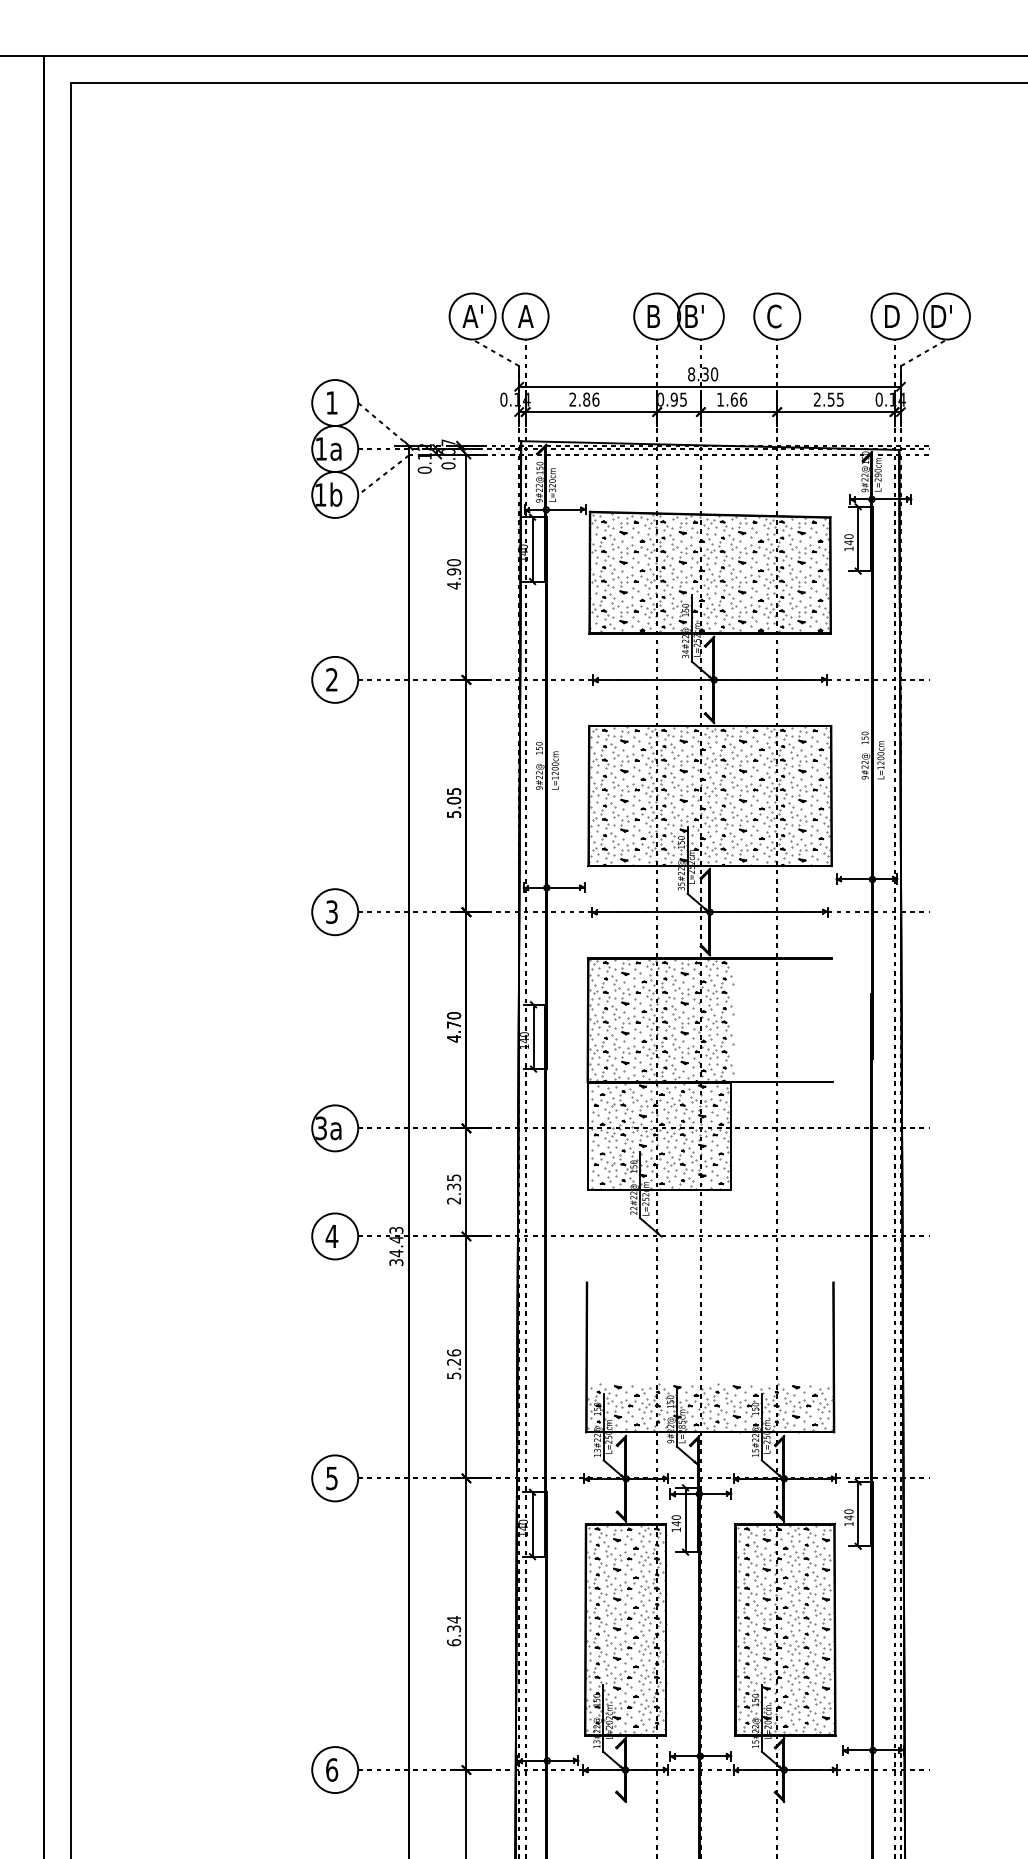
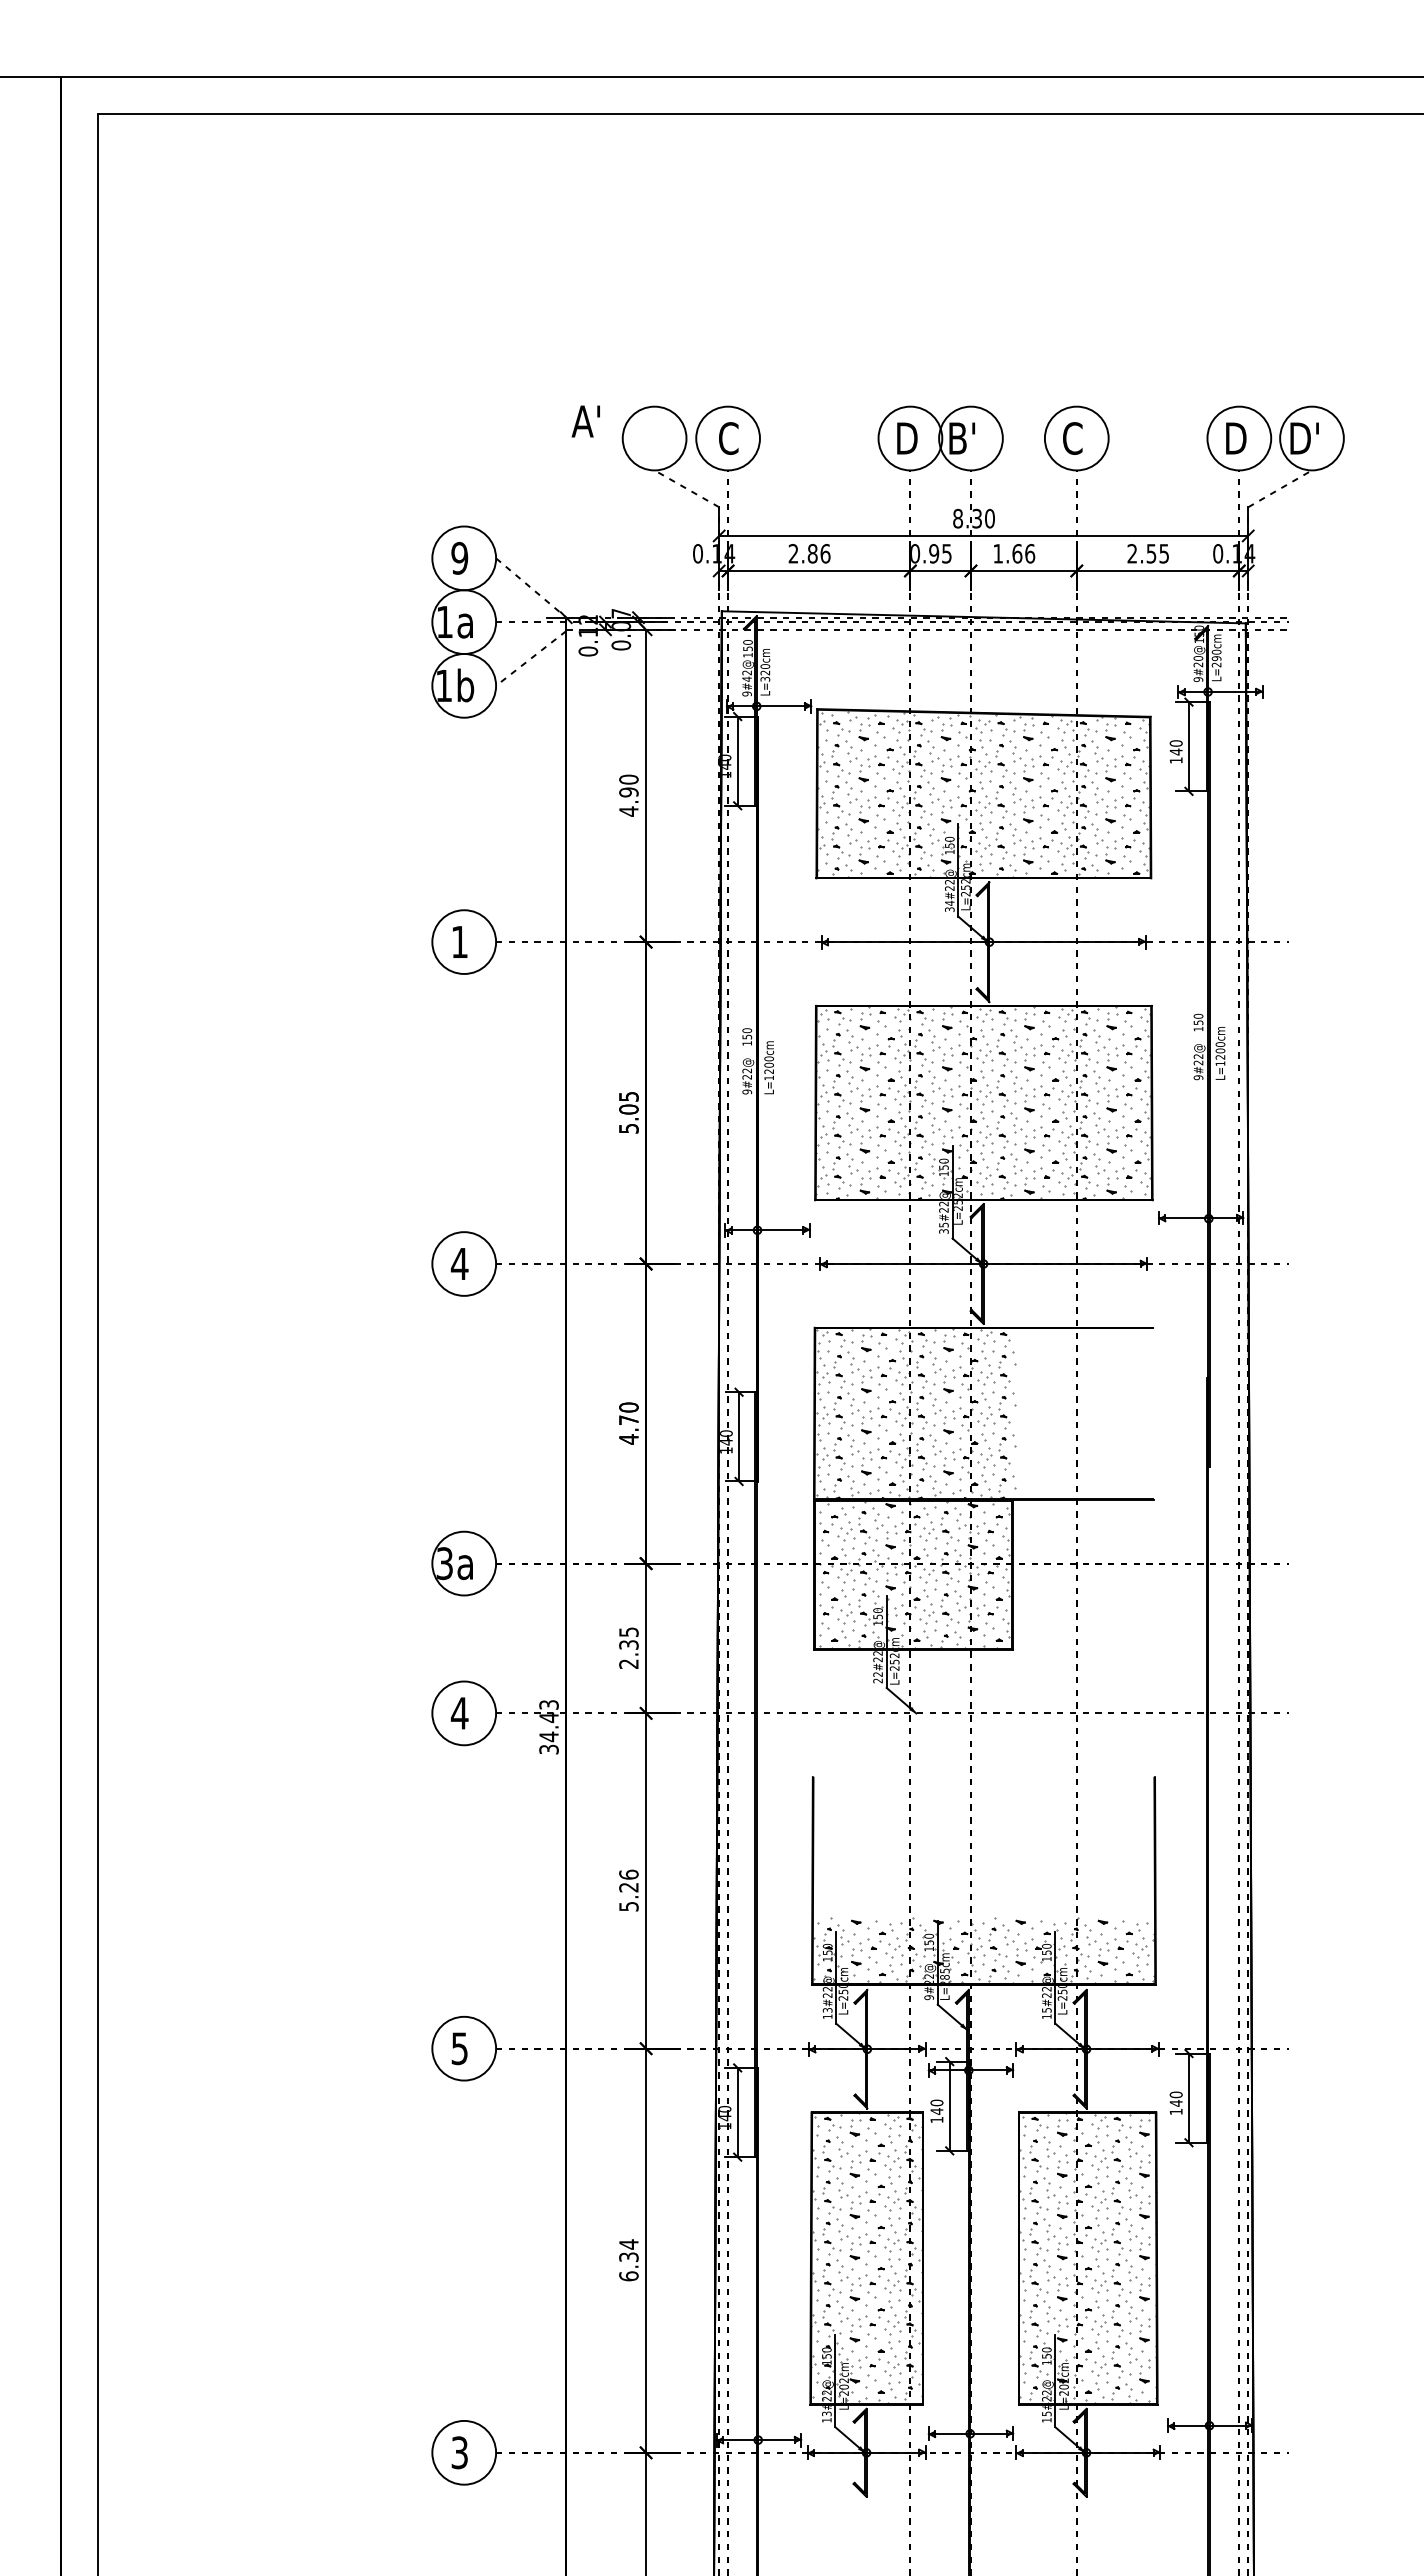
text: (472, 316) -> (585, 421), moved
text: (525, 316) -> (728, 438), A -> C
text: (655, 316) -> (908, 438), B -> D
text: (331, 402) -> (459, 557), 1 -> 9
text: (865, 475) -> (1198, 658), 9#22@ -> 9#20@
text: (538, 489) -> (746, 678), 9#22@ -> 9#42@
text: (331, 679) -> (459, 941), 2 -> 1
text: (331, 911) -> (459, 1263), 3 -> 4
text: (331, 1769) -> (459, 2452), 6 -> 3

